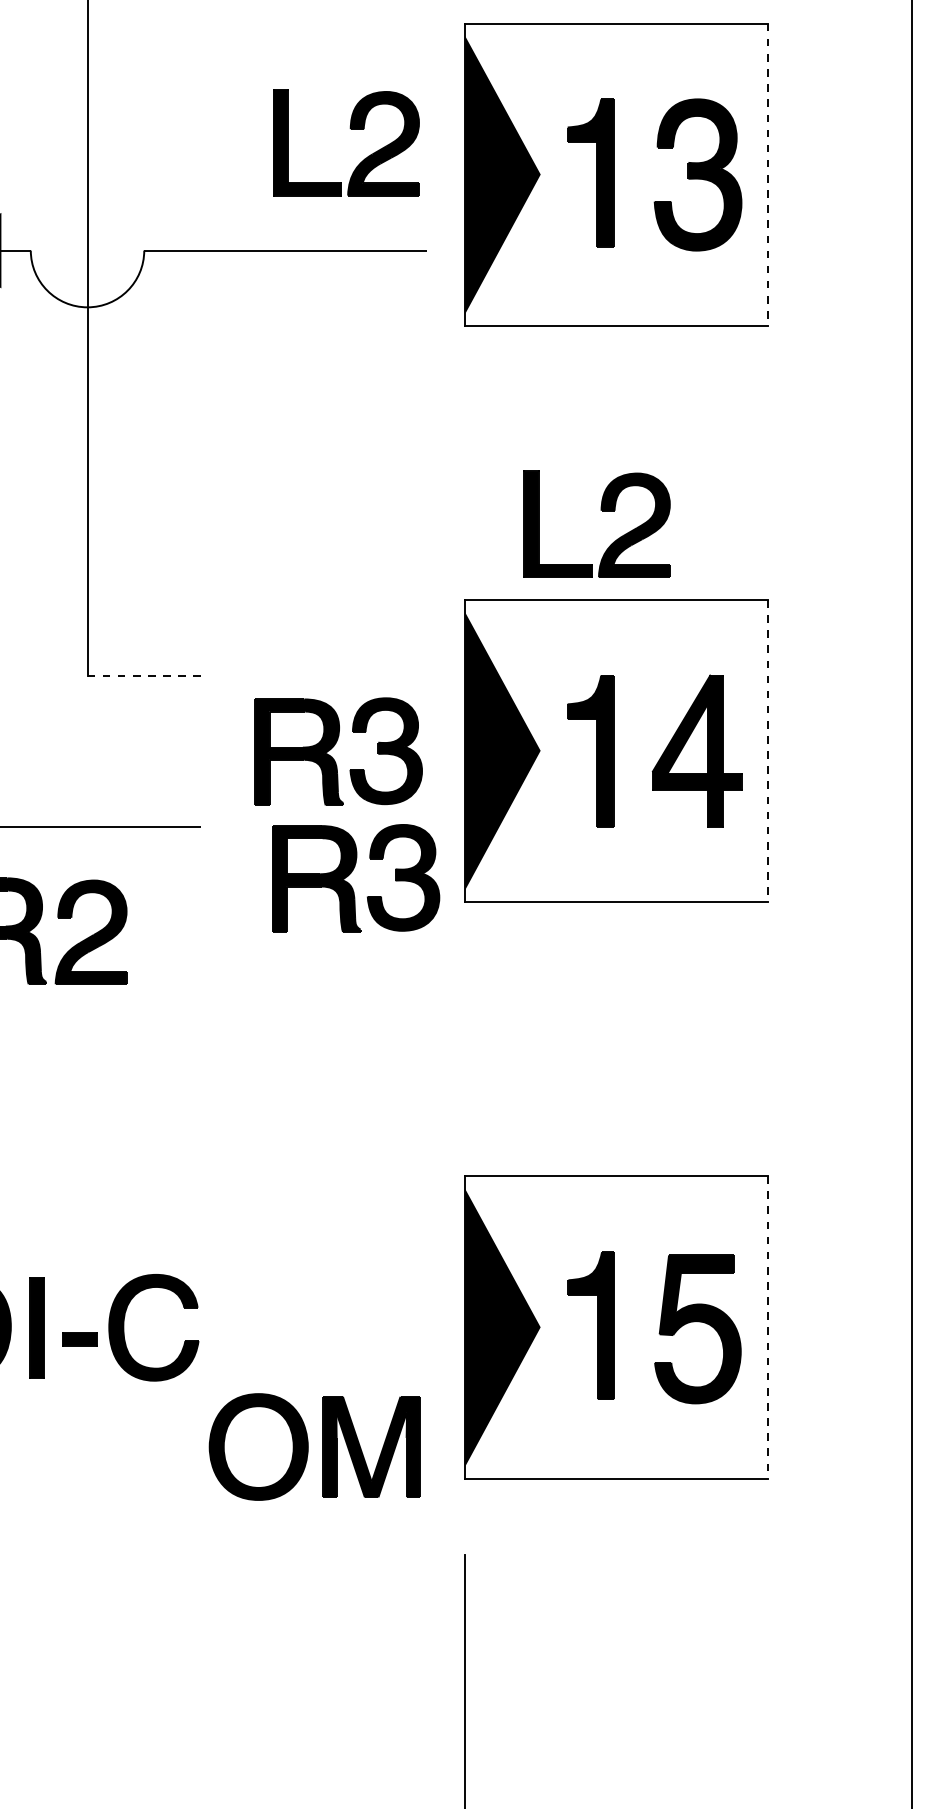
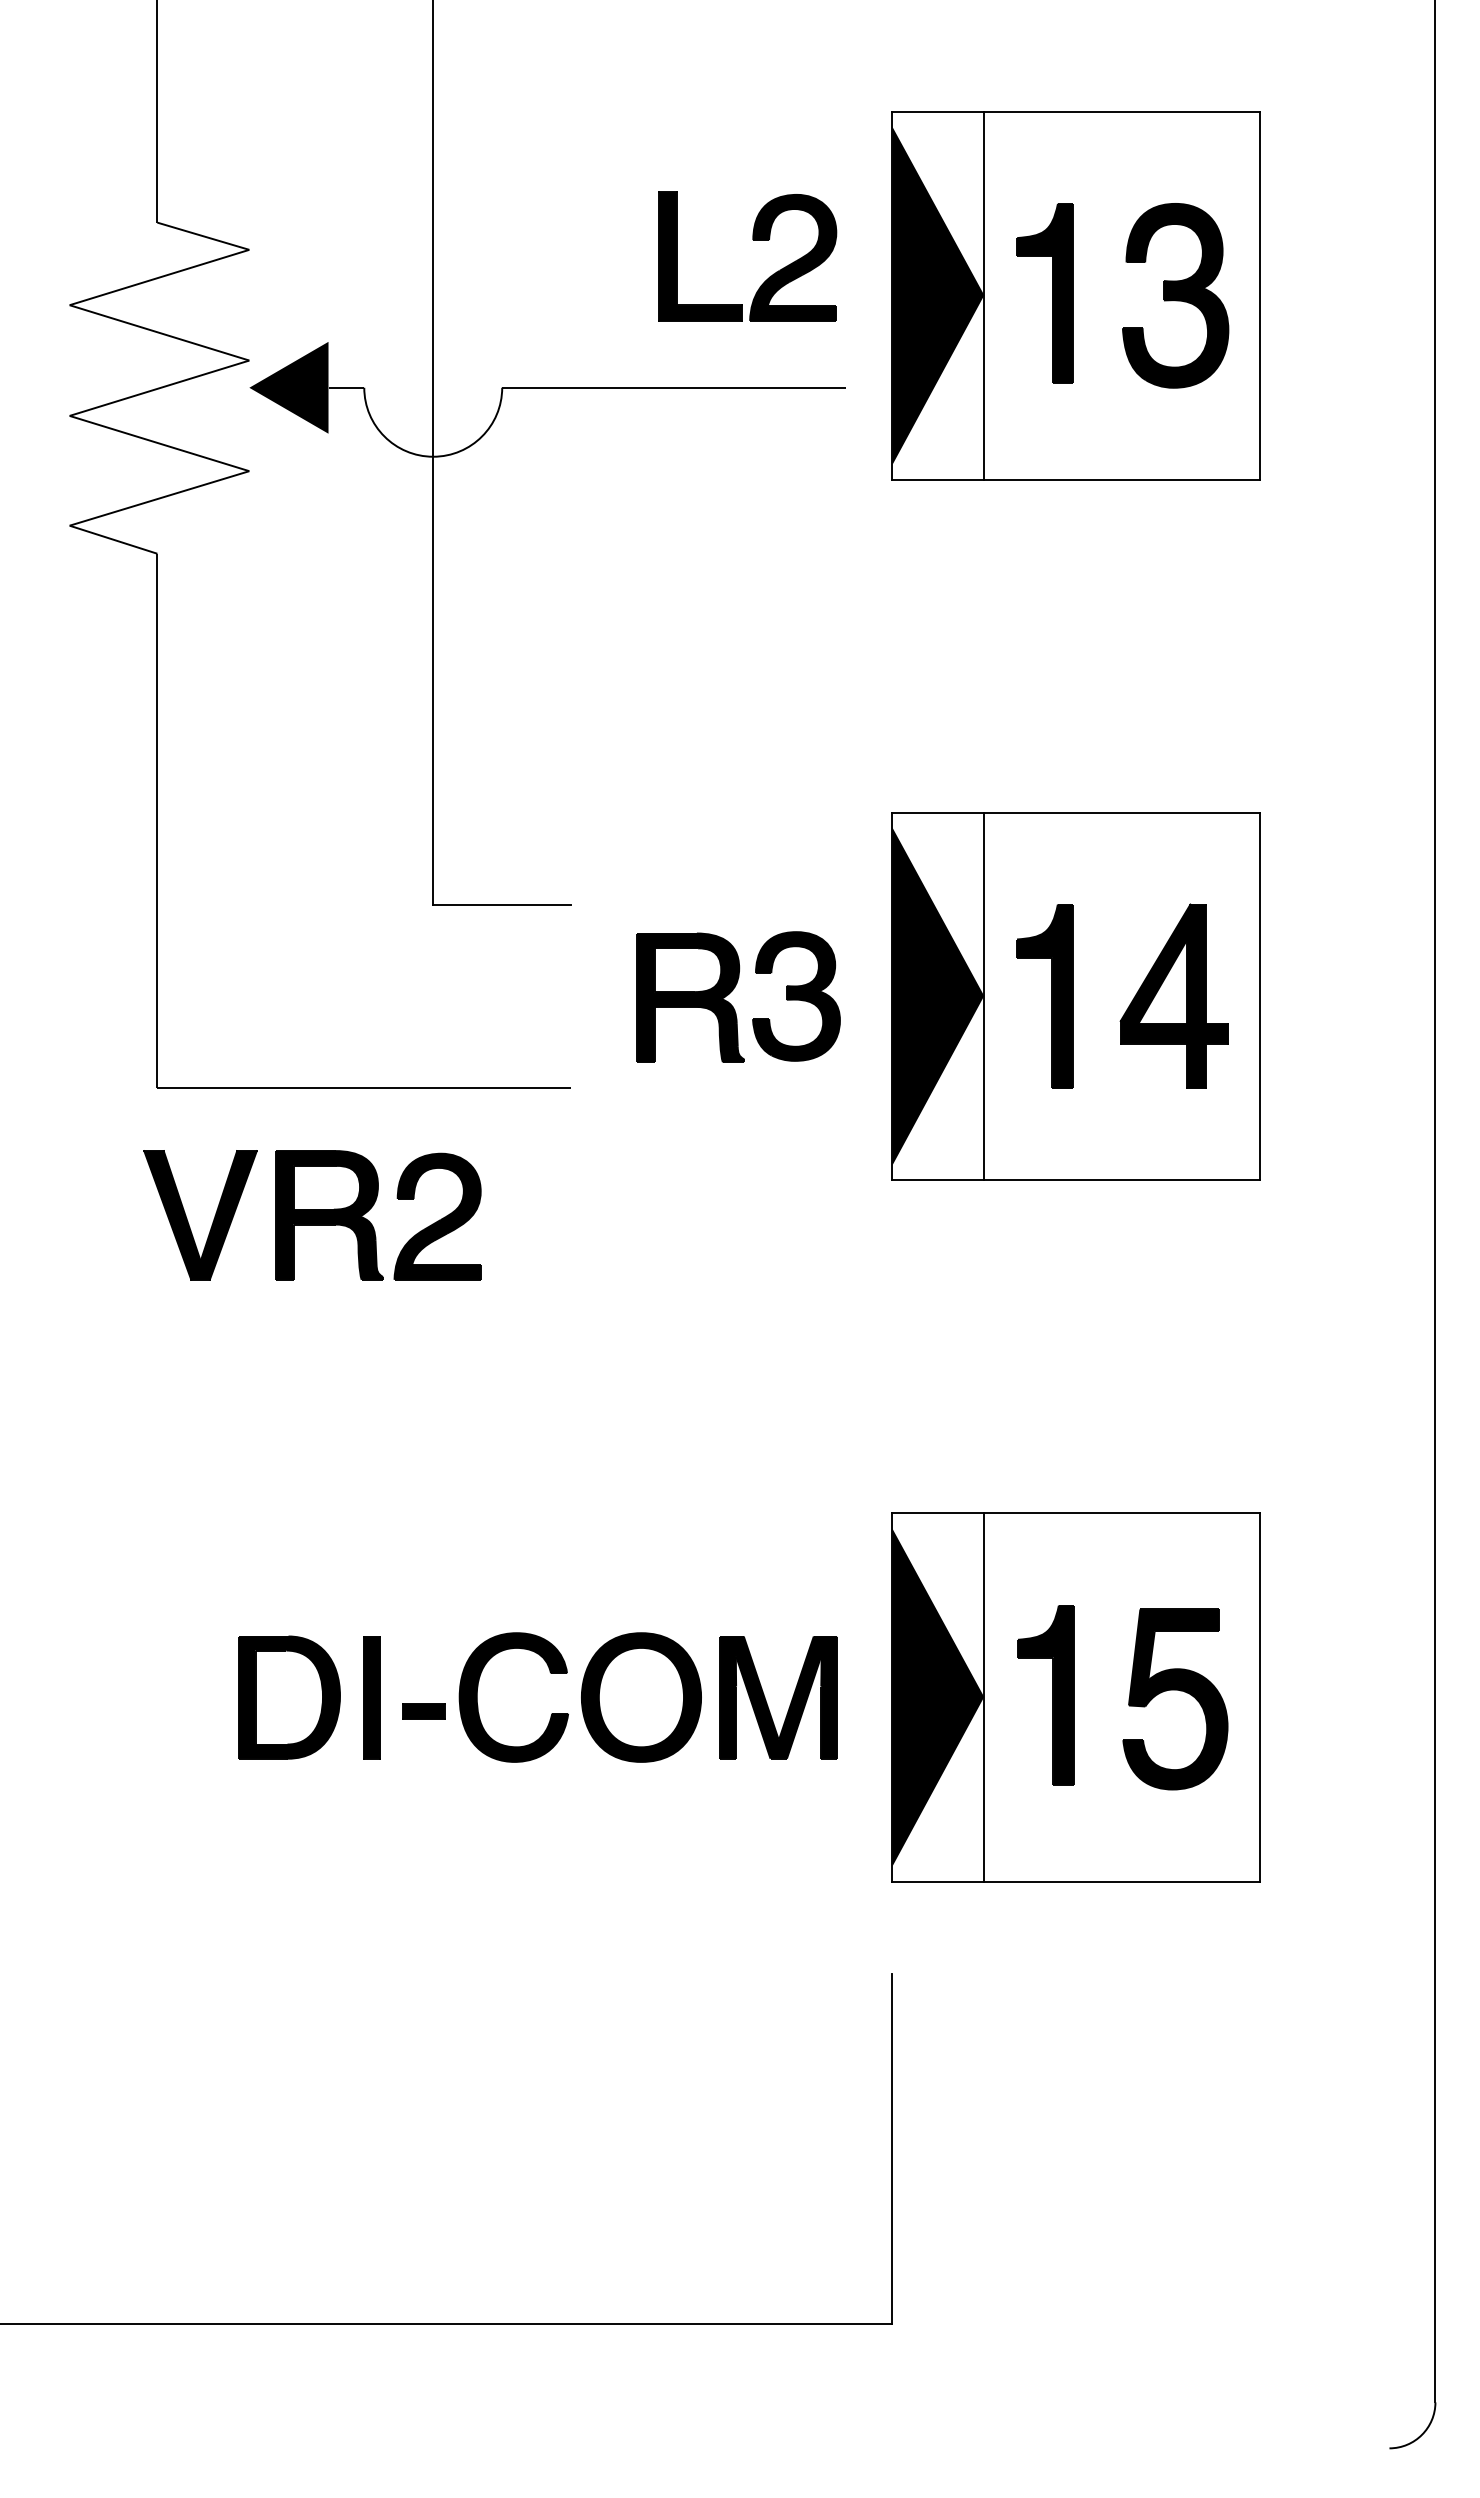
line: (540, 174) -> (984, 295), added
line: (767, 174) -> (1260, 295), dashed -> solid
part: (601, 511) -> (1058, 704), removed
line: (143, 675) -> (501, 904), dashed -> solid
line: (540, 751) -> (984, 996), added
line: (767, 751) -> (1260, 996), dashed -> solid
part: (351, 872) -> (754, 1144), removed
line: (540, 1327) -> (984, 1697), added
line: (767, 1328) -> (1260, 1698), dashed -> solid
part: (308, 1446) -> (701, 1697), moved

